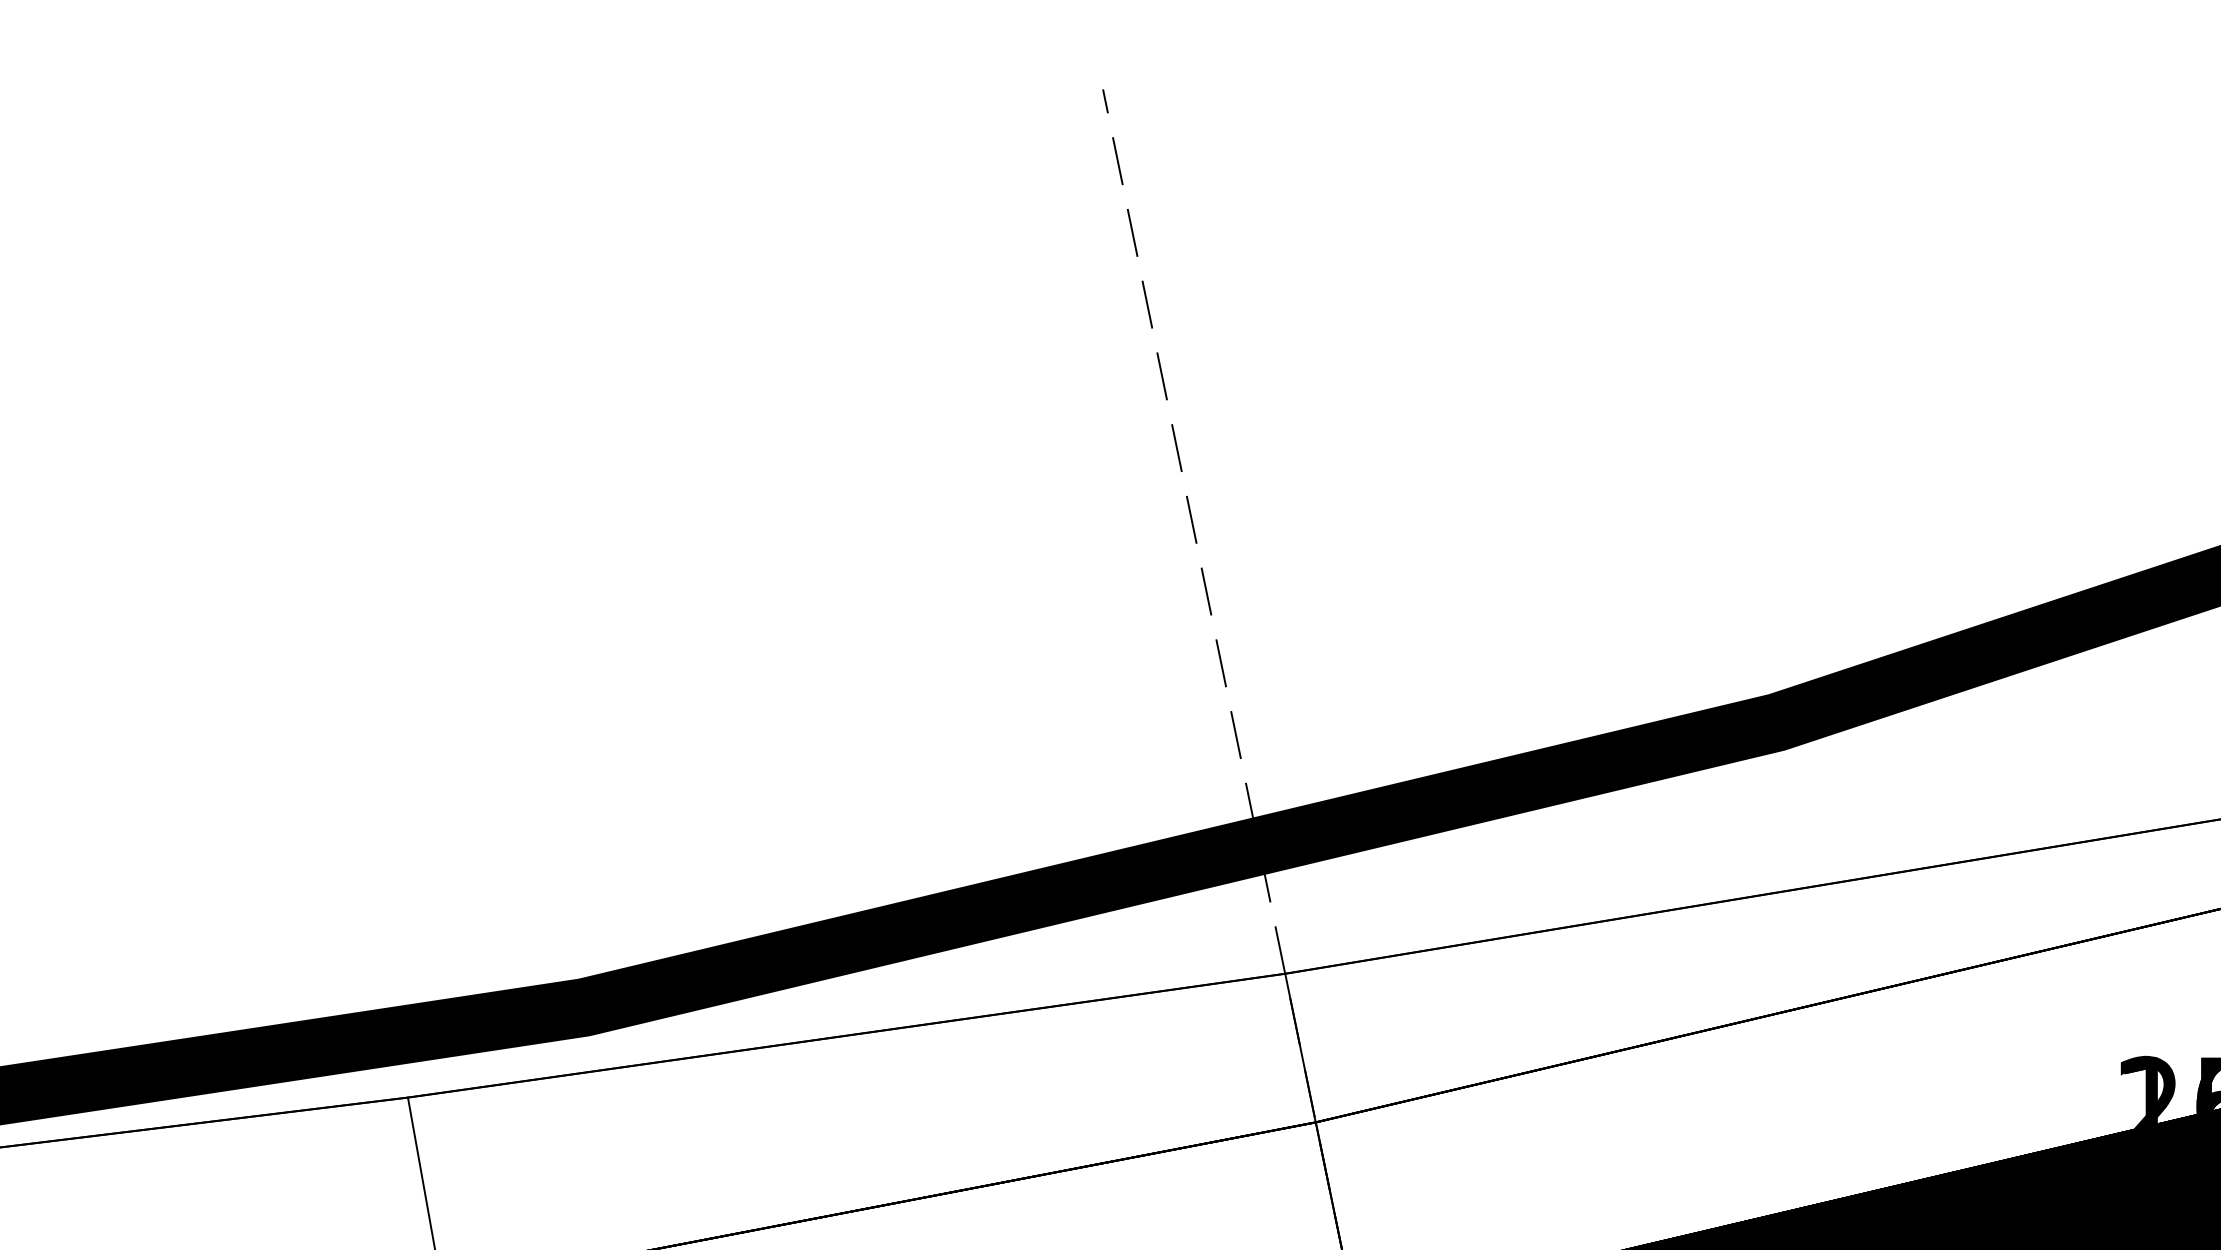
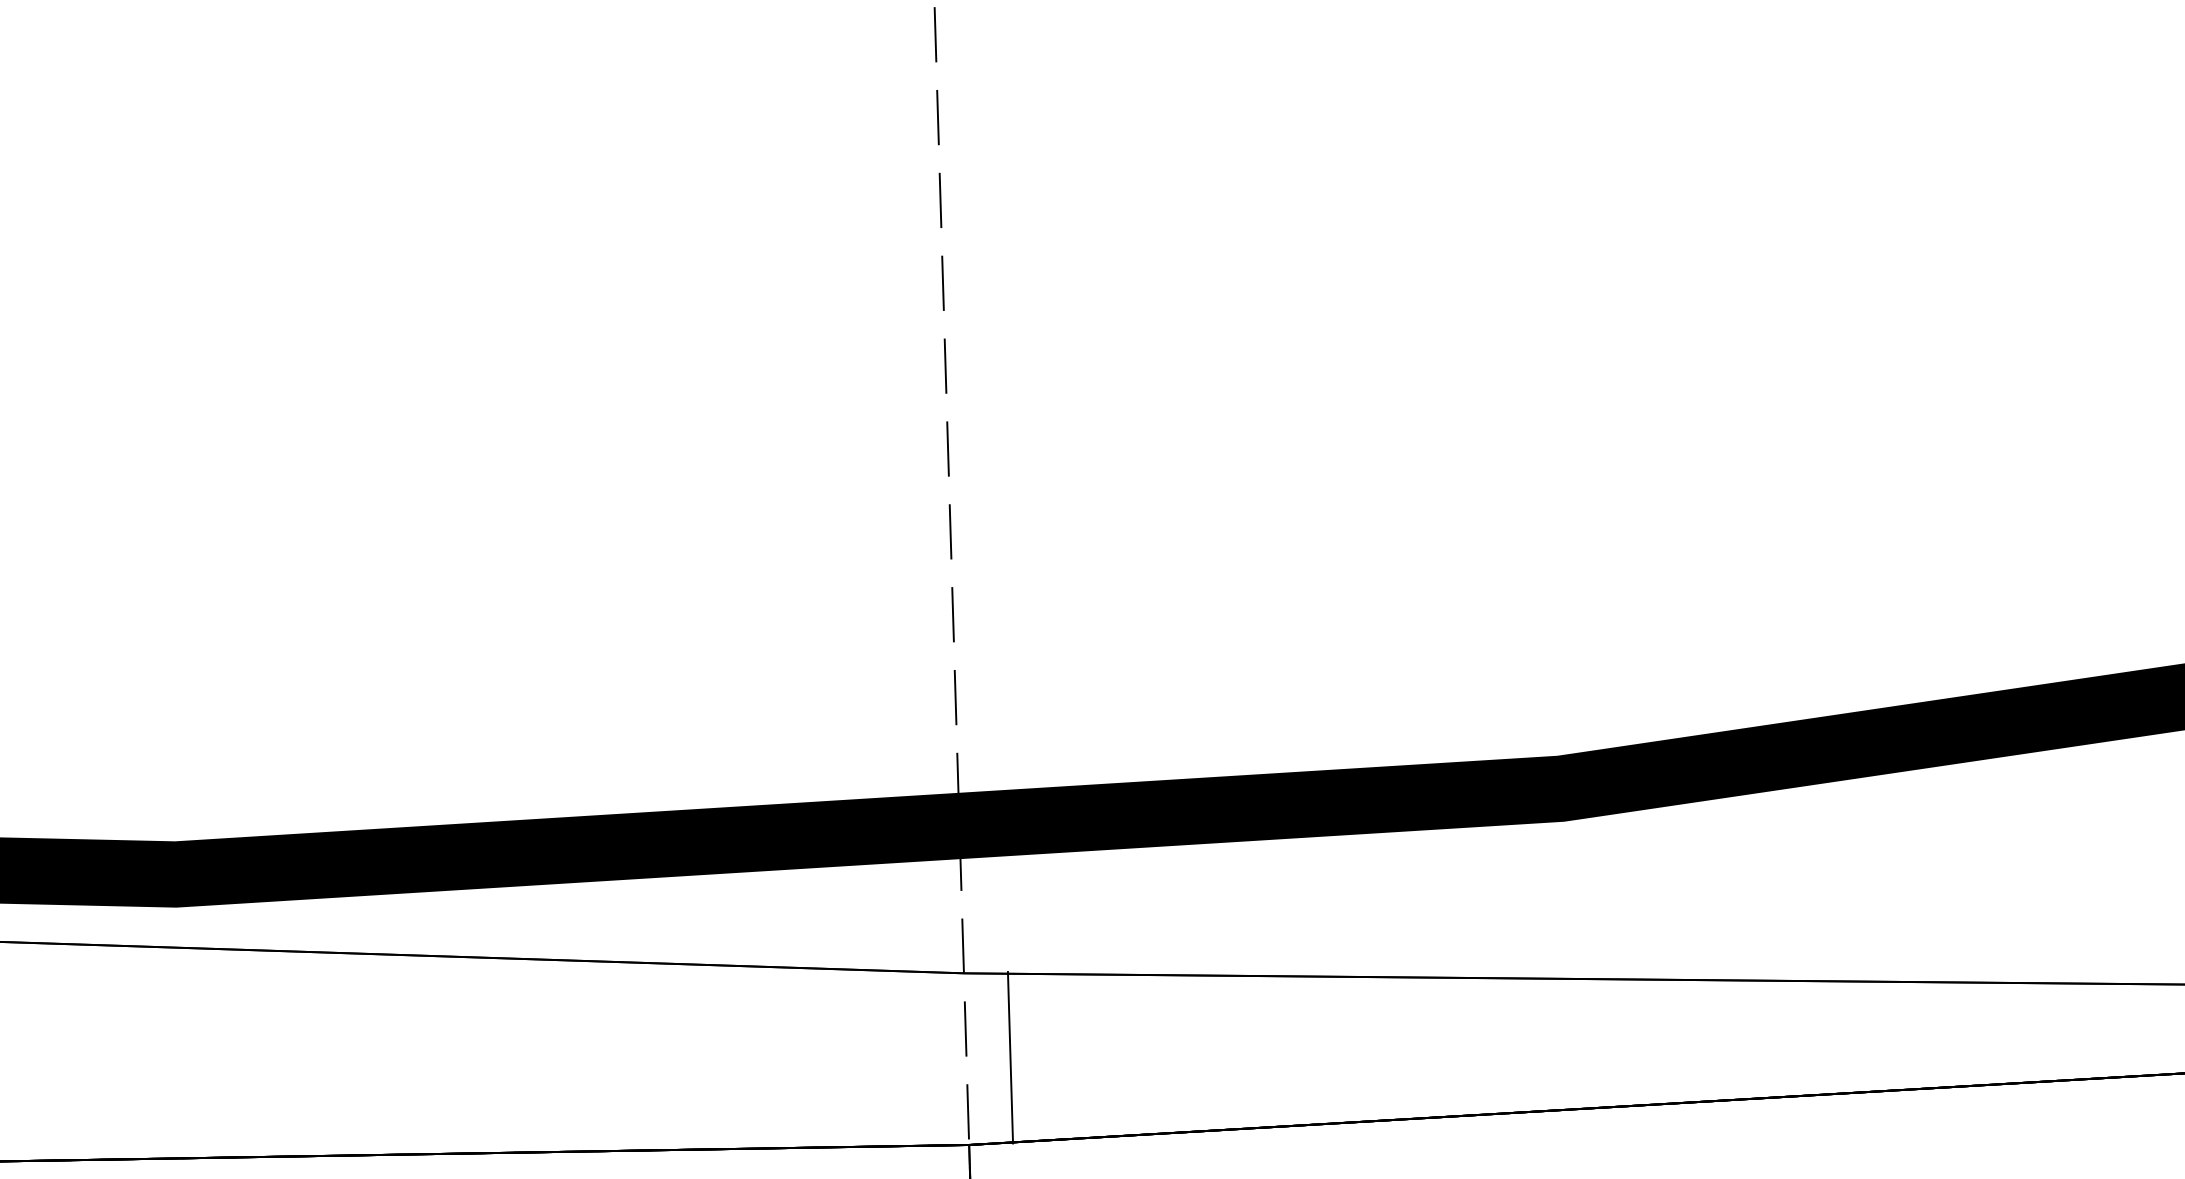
line: (1300, 1047) -> (1010, 1056), moved

